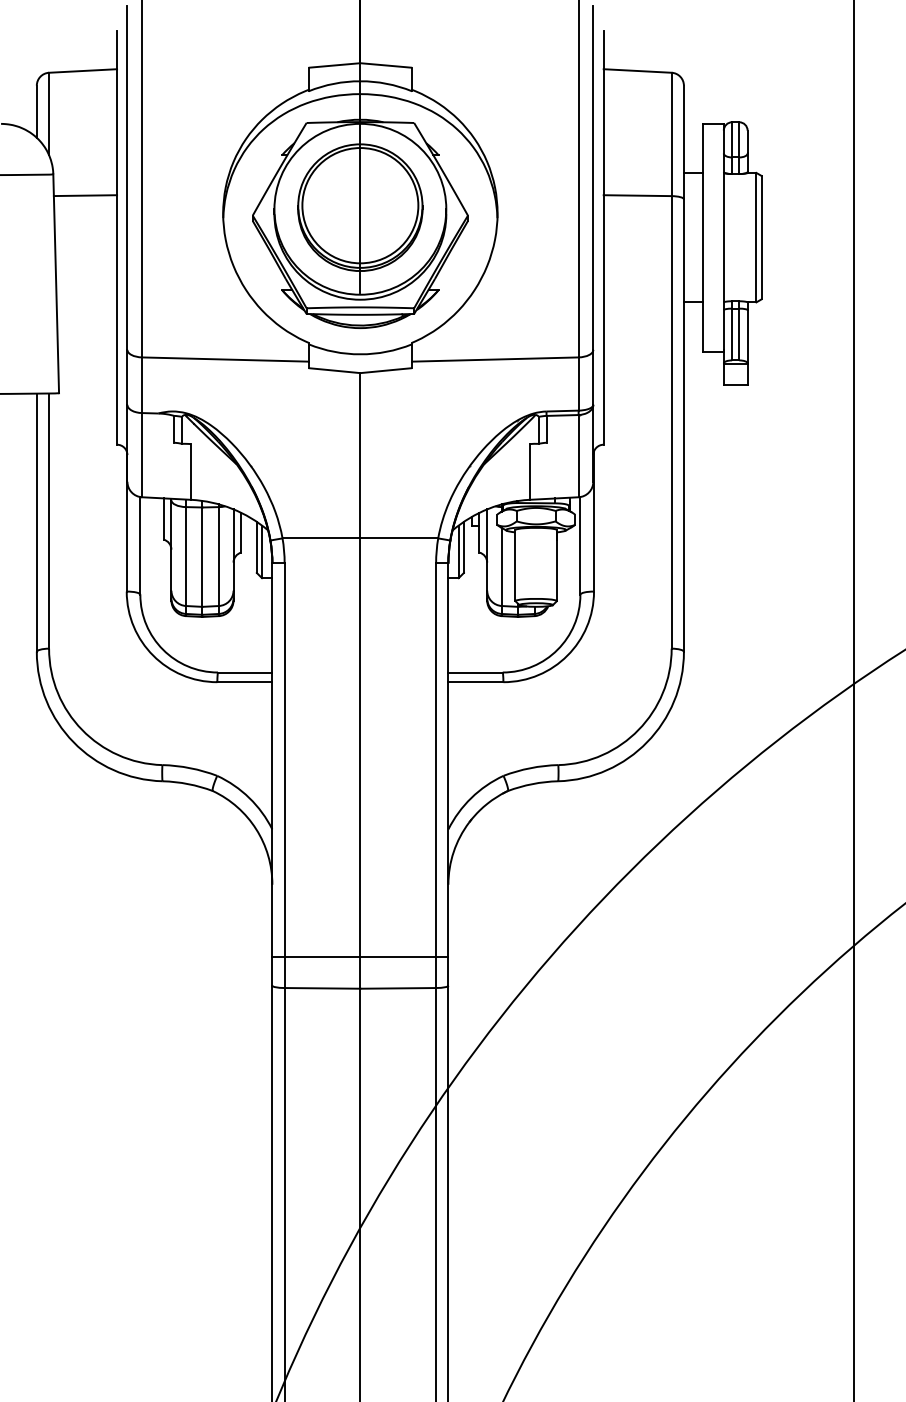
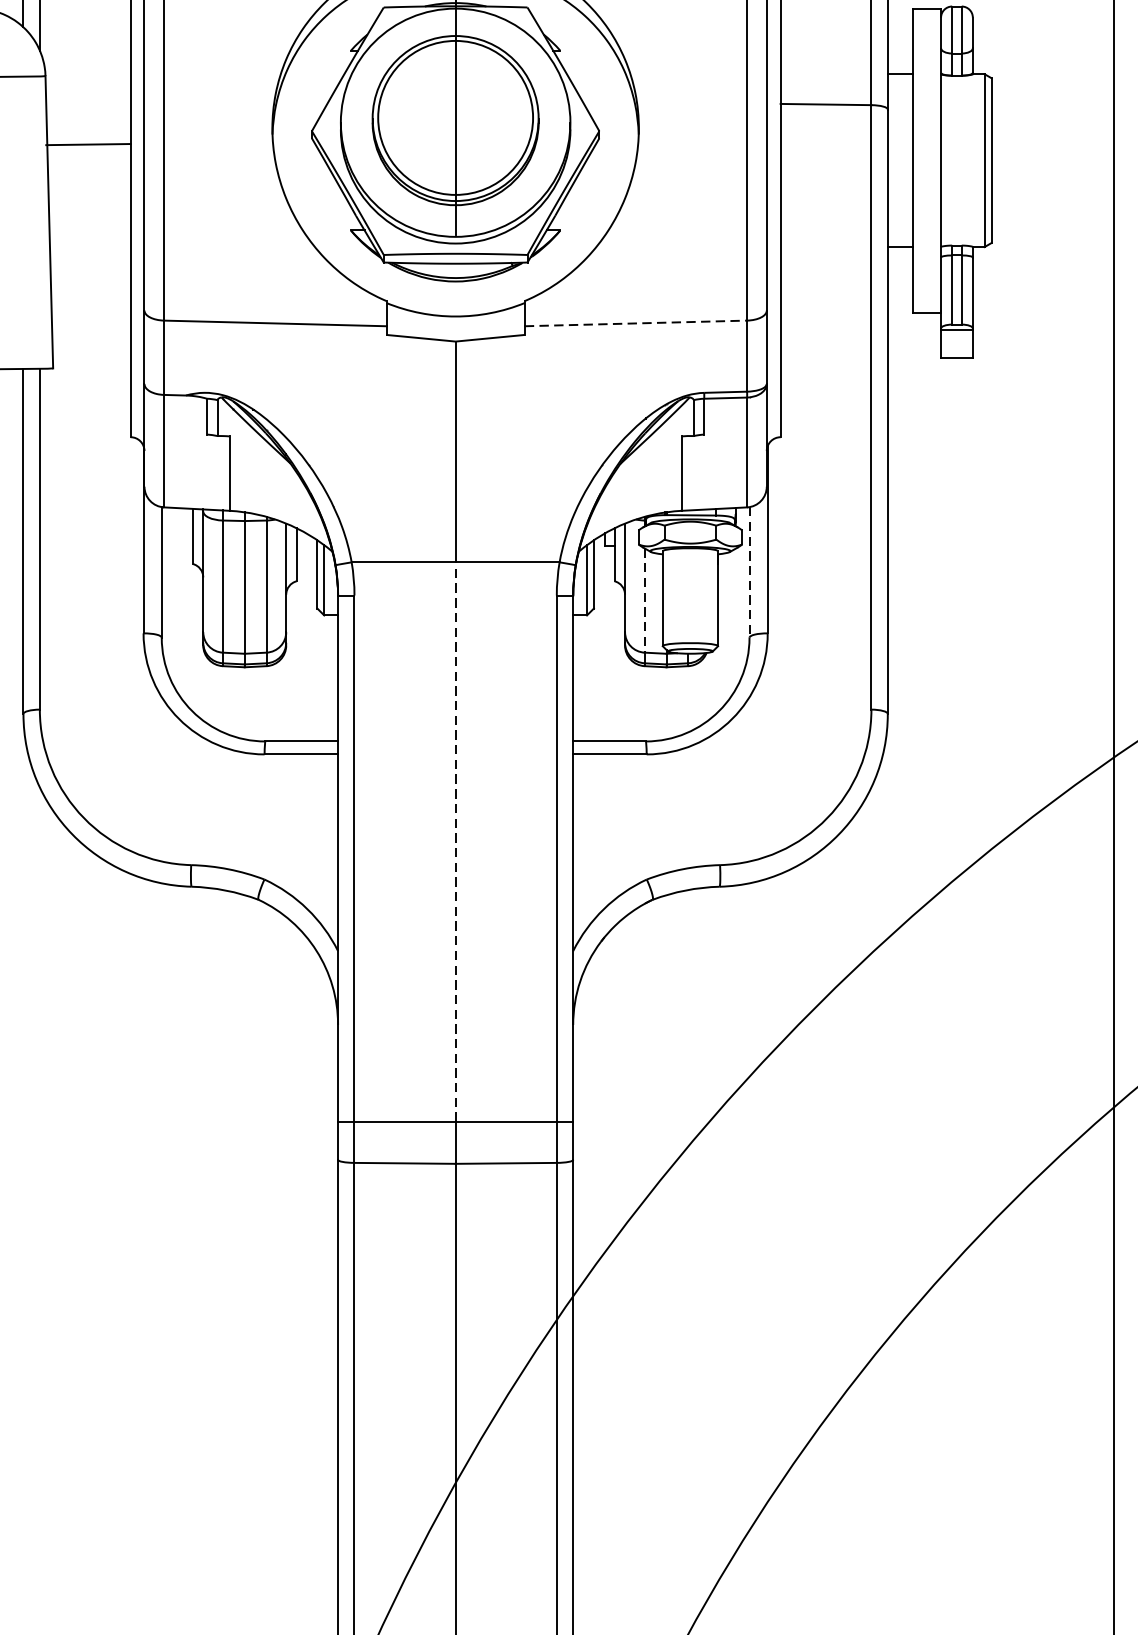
line: (85, 195) -> (88, 144), moved
line: (495, 359) -> (636, 323), solid -> dashed
line: (580, 545) -> (749, 571), solid -> dashed
line: (501, 567) -> (644, 601), solid -> dashed
line: (360, 747) -> (455, 841), solid -> dashed

